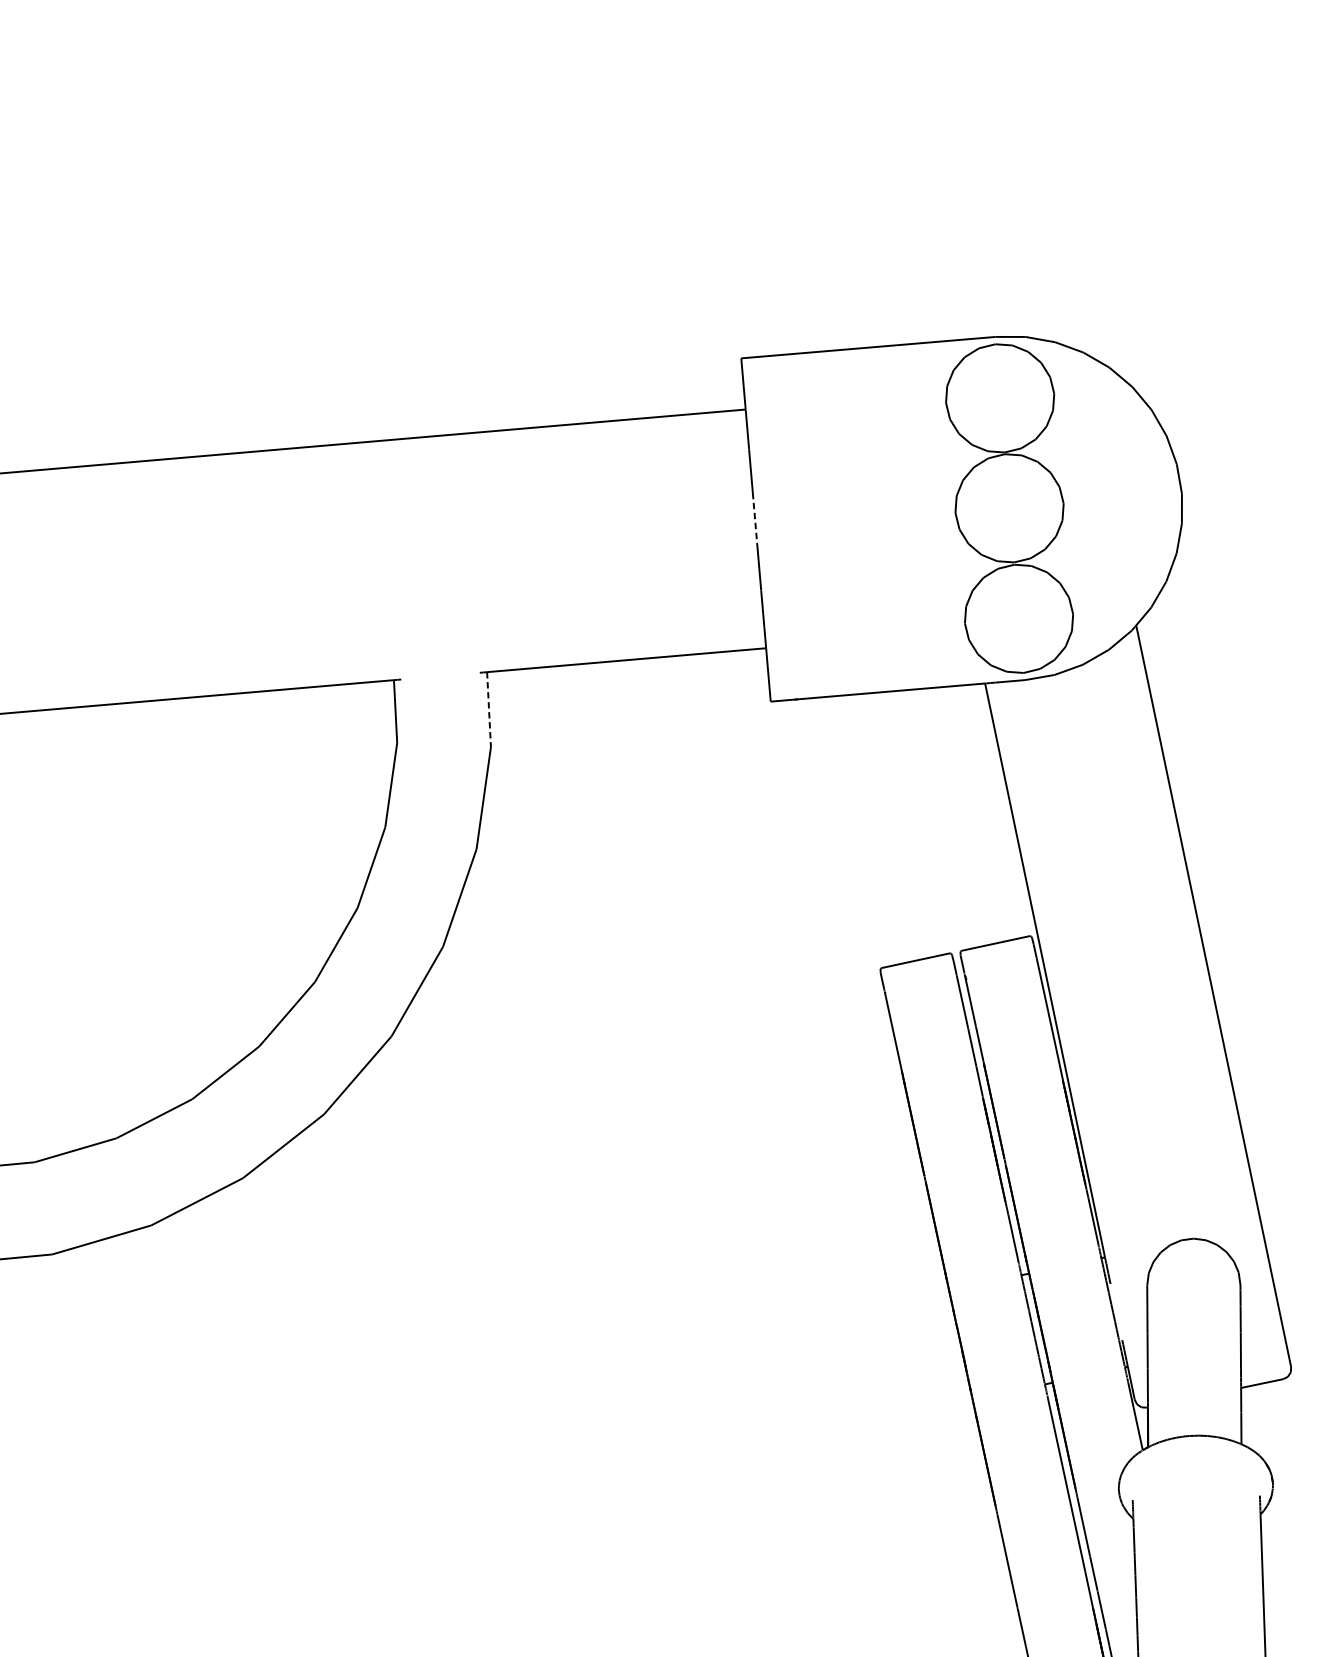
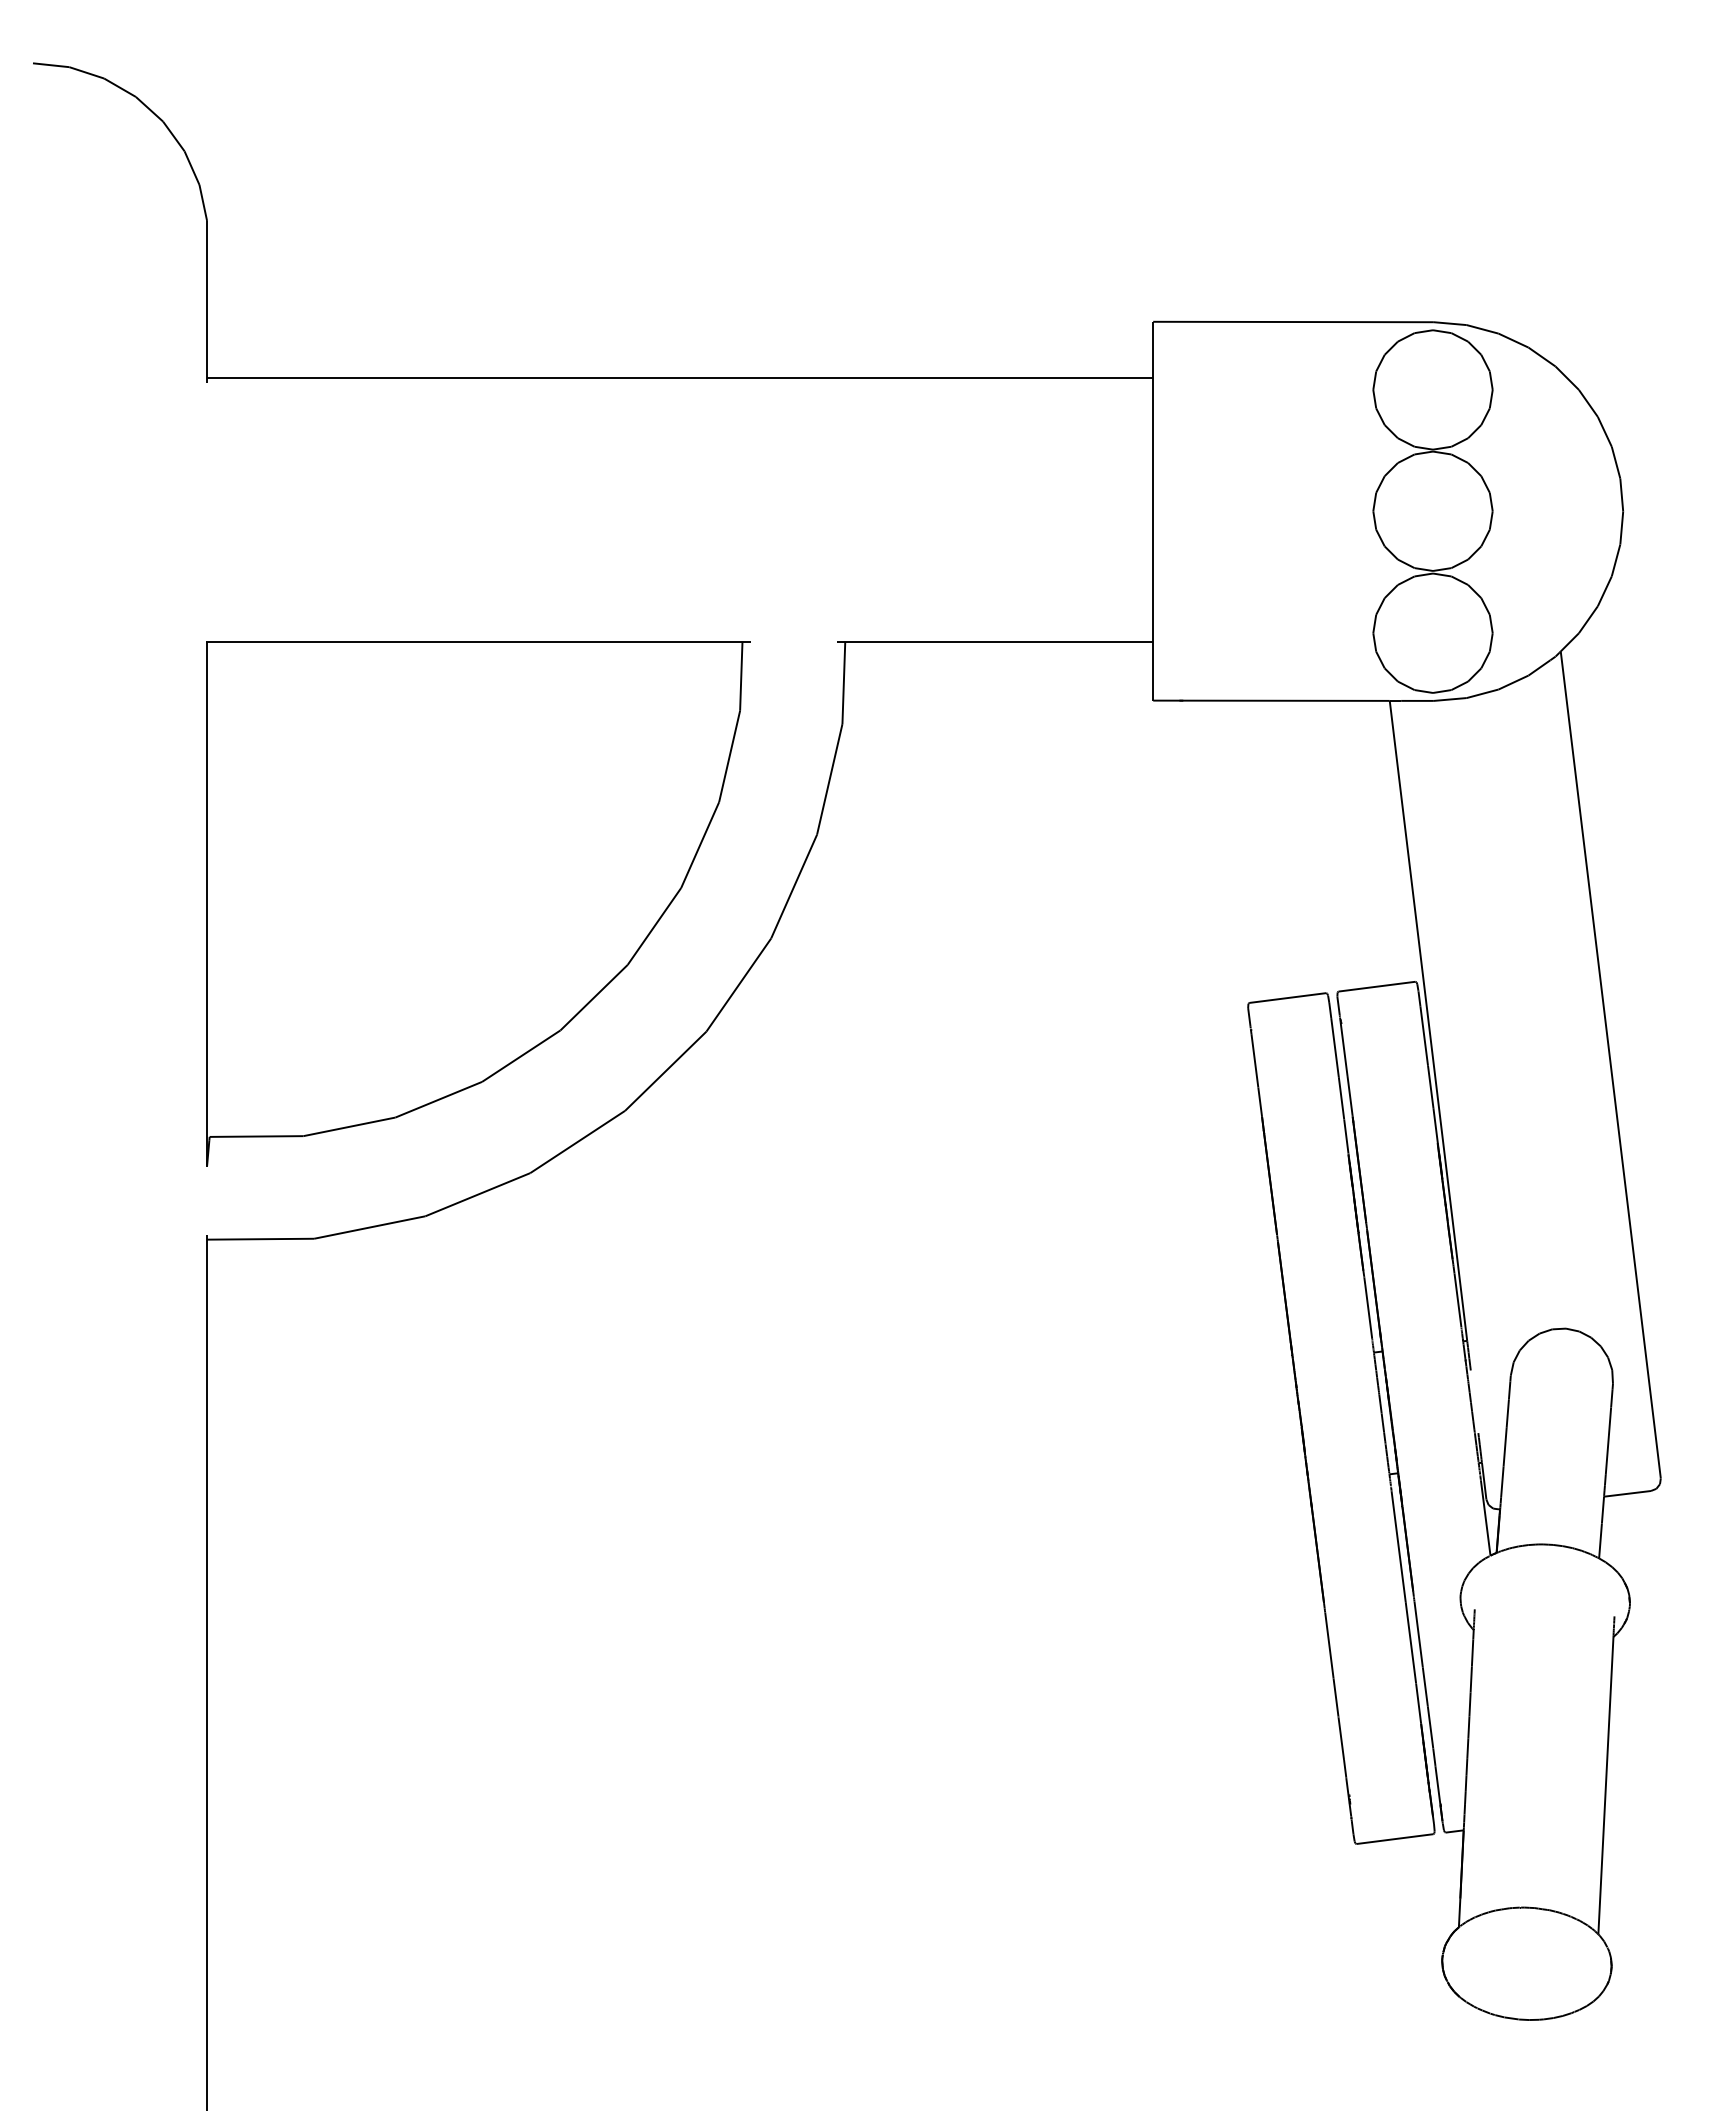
line: (755, 517) -> (1153, 497), dashed -> solid
line: (488, 710) -> (843, 683), dashed -> solid

